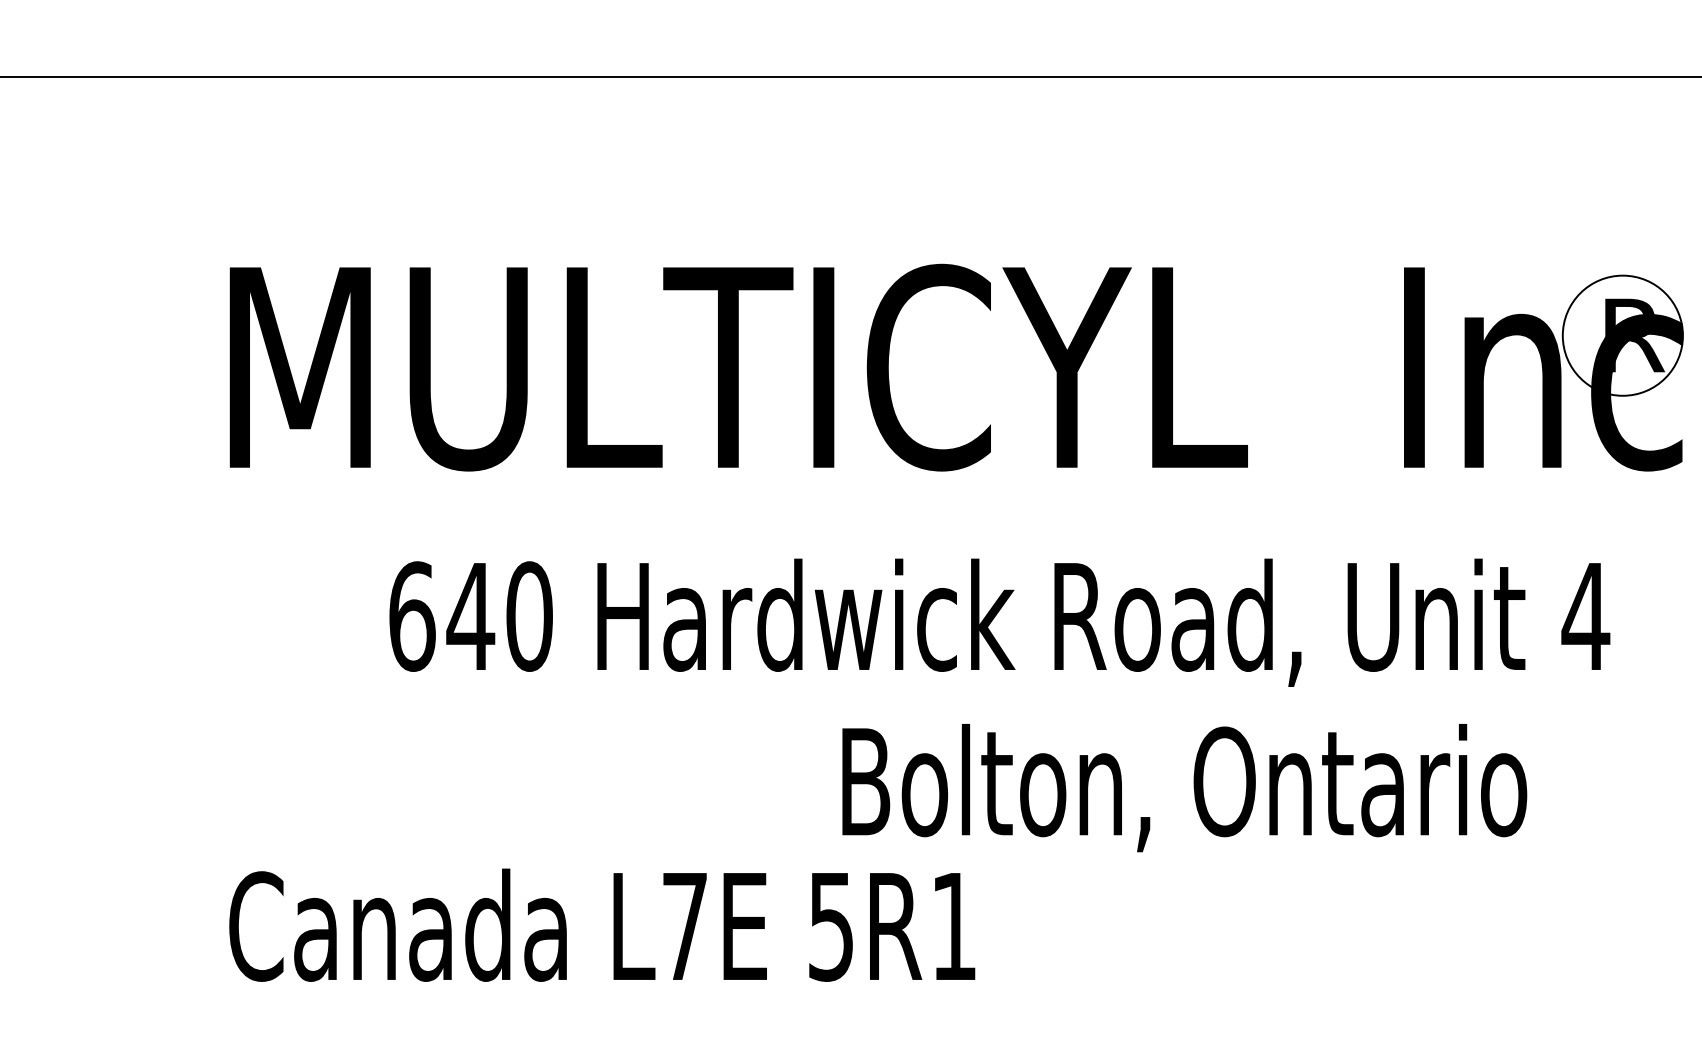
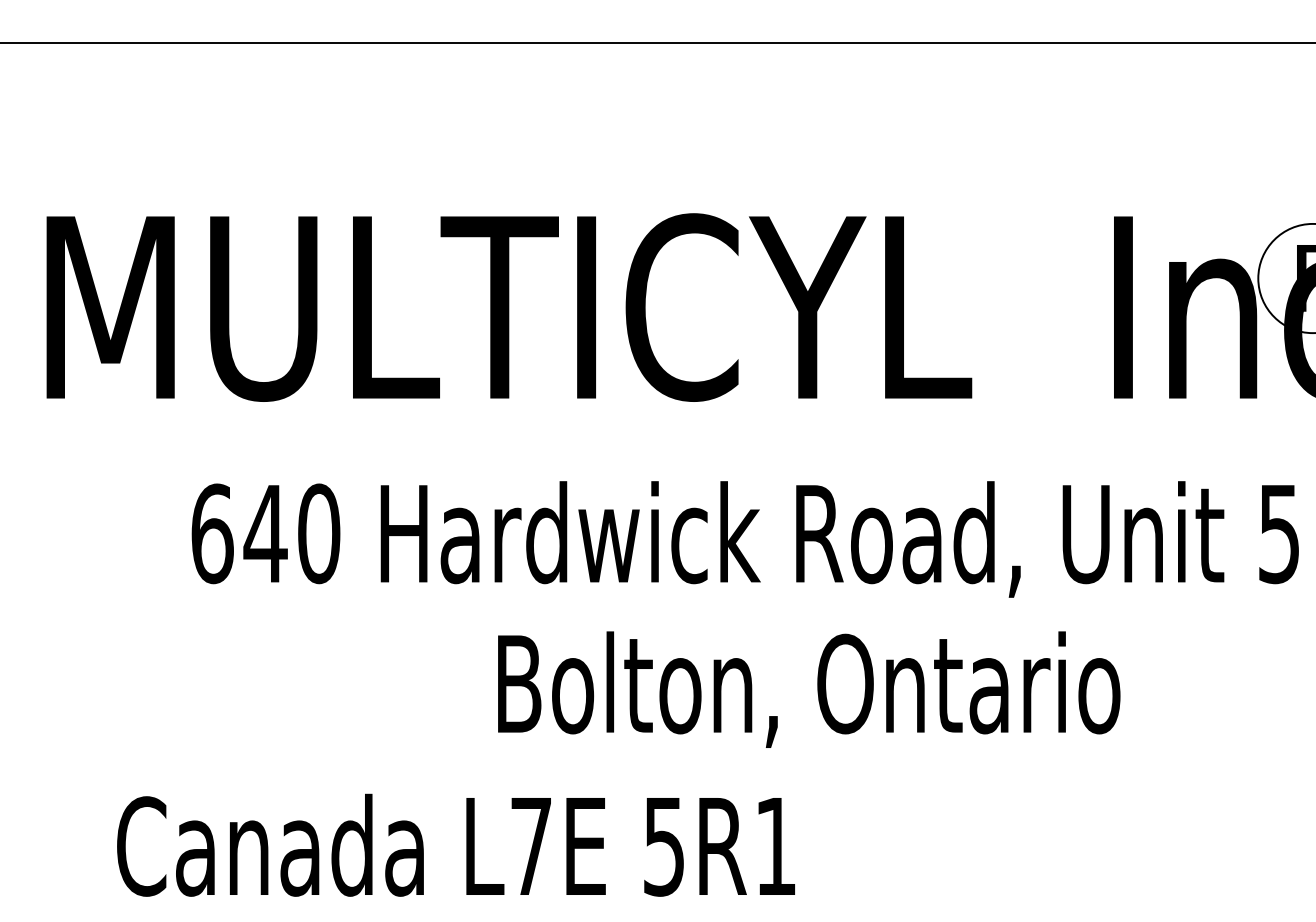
text: (1585, 617) -> (1278, 534), 4 -> 5
text: (1184, 788) -> (808, 690), moved
text: (602, 924) -> (456, 844), moved

